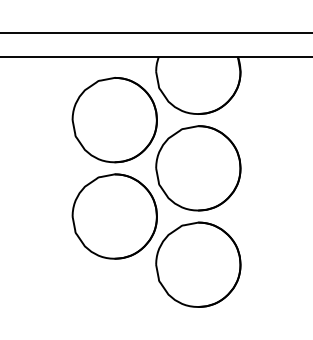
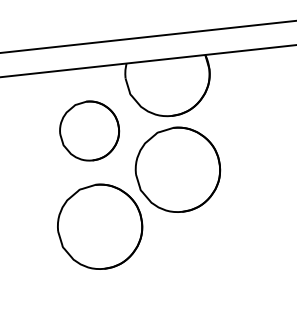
part: (114, 120) -> (89, 131), size x0.7
part: (198, 264) -> (188, 265), removed

